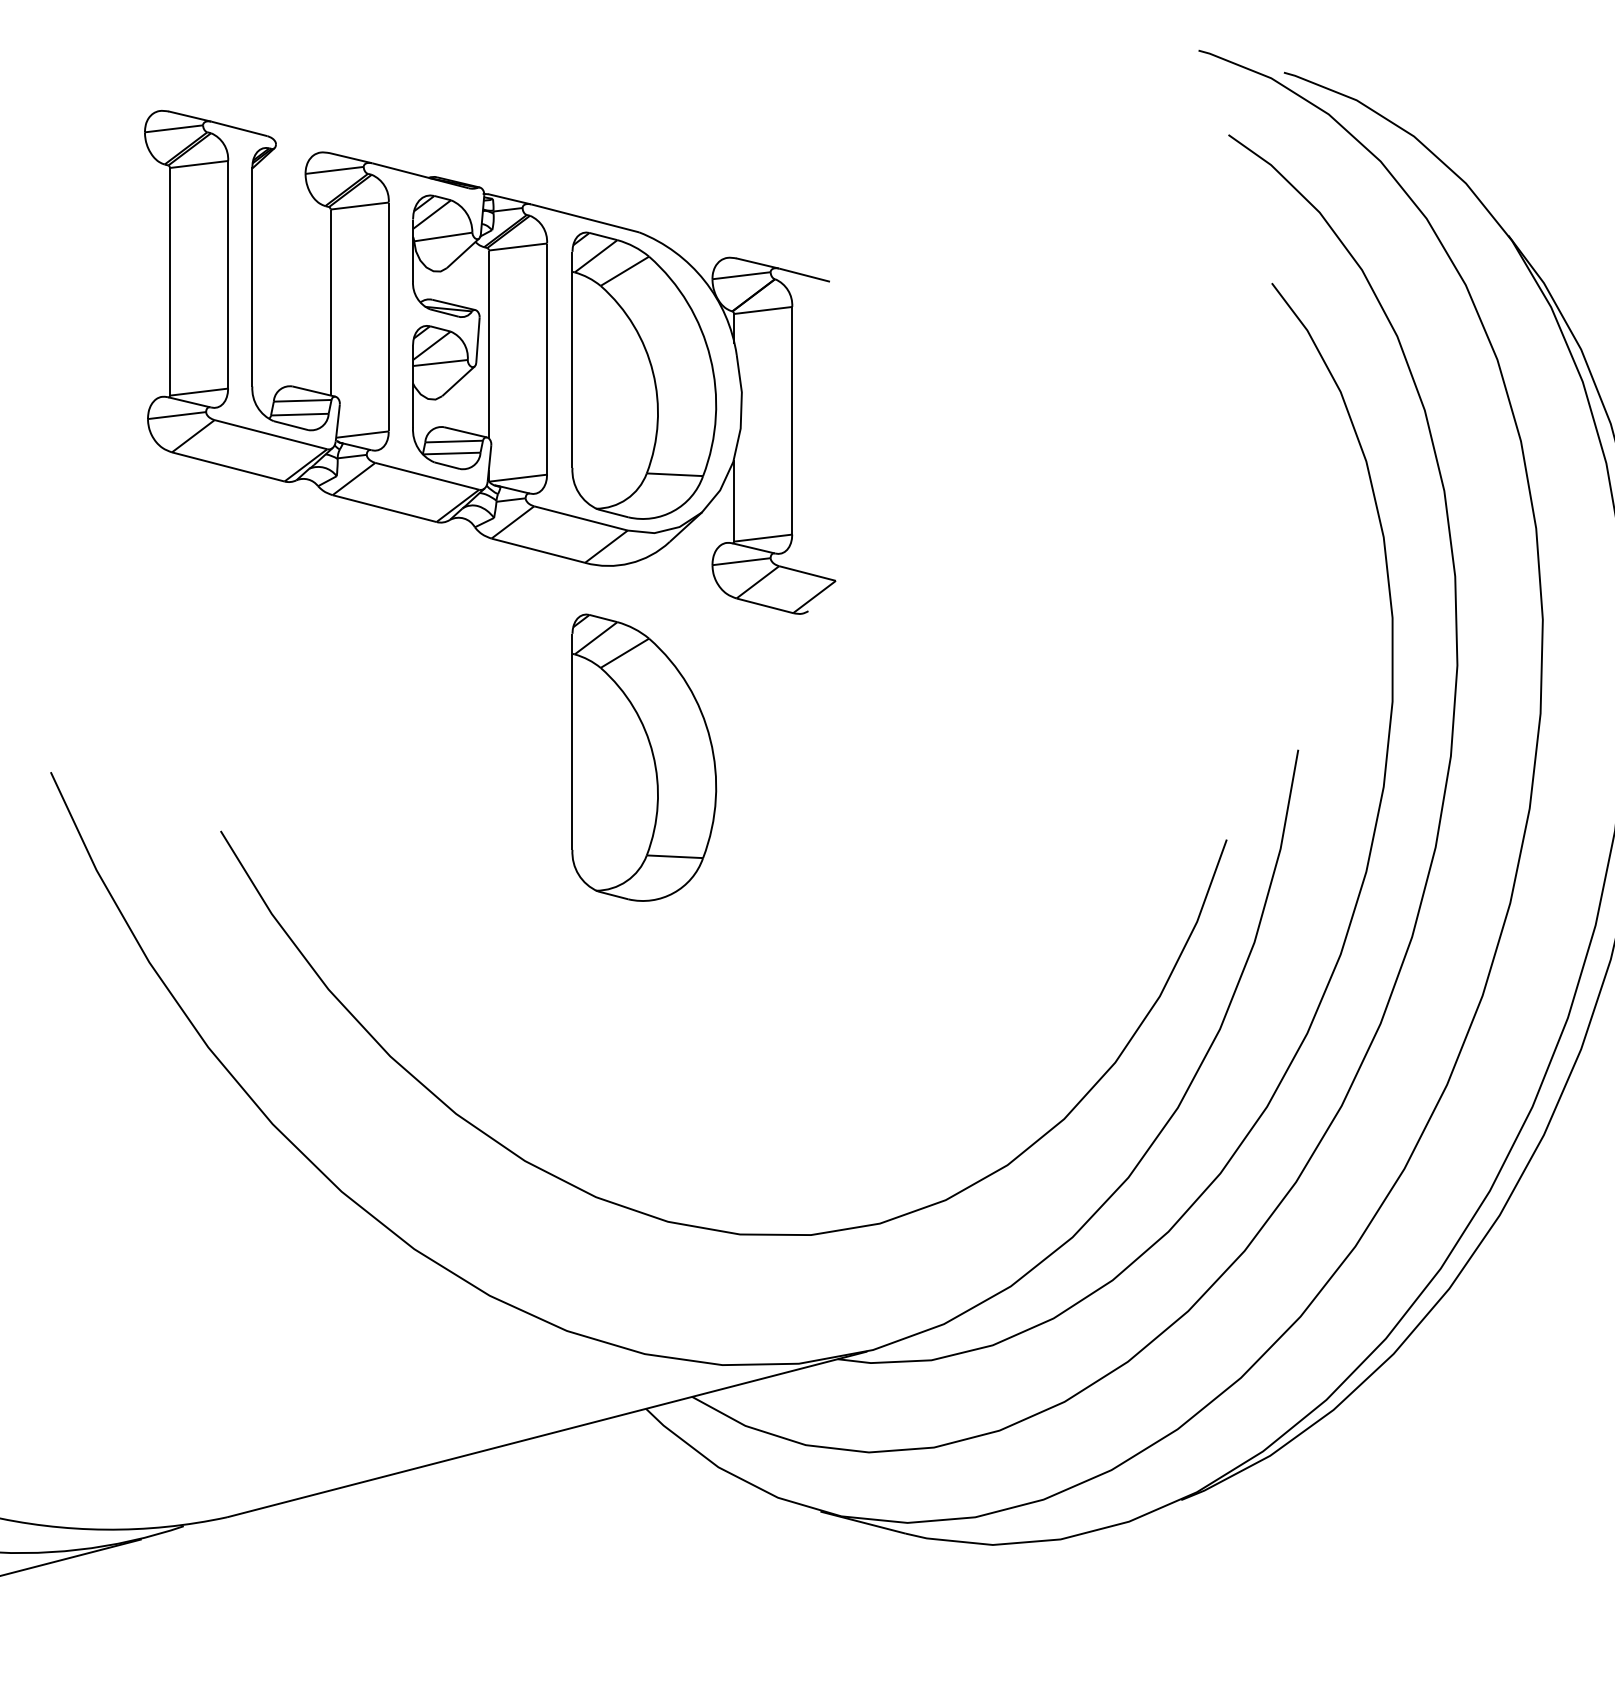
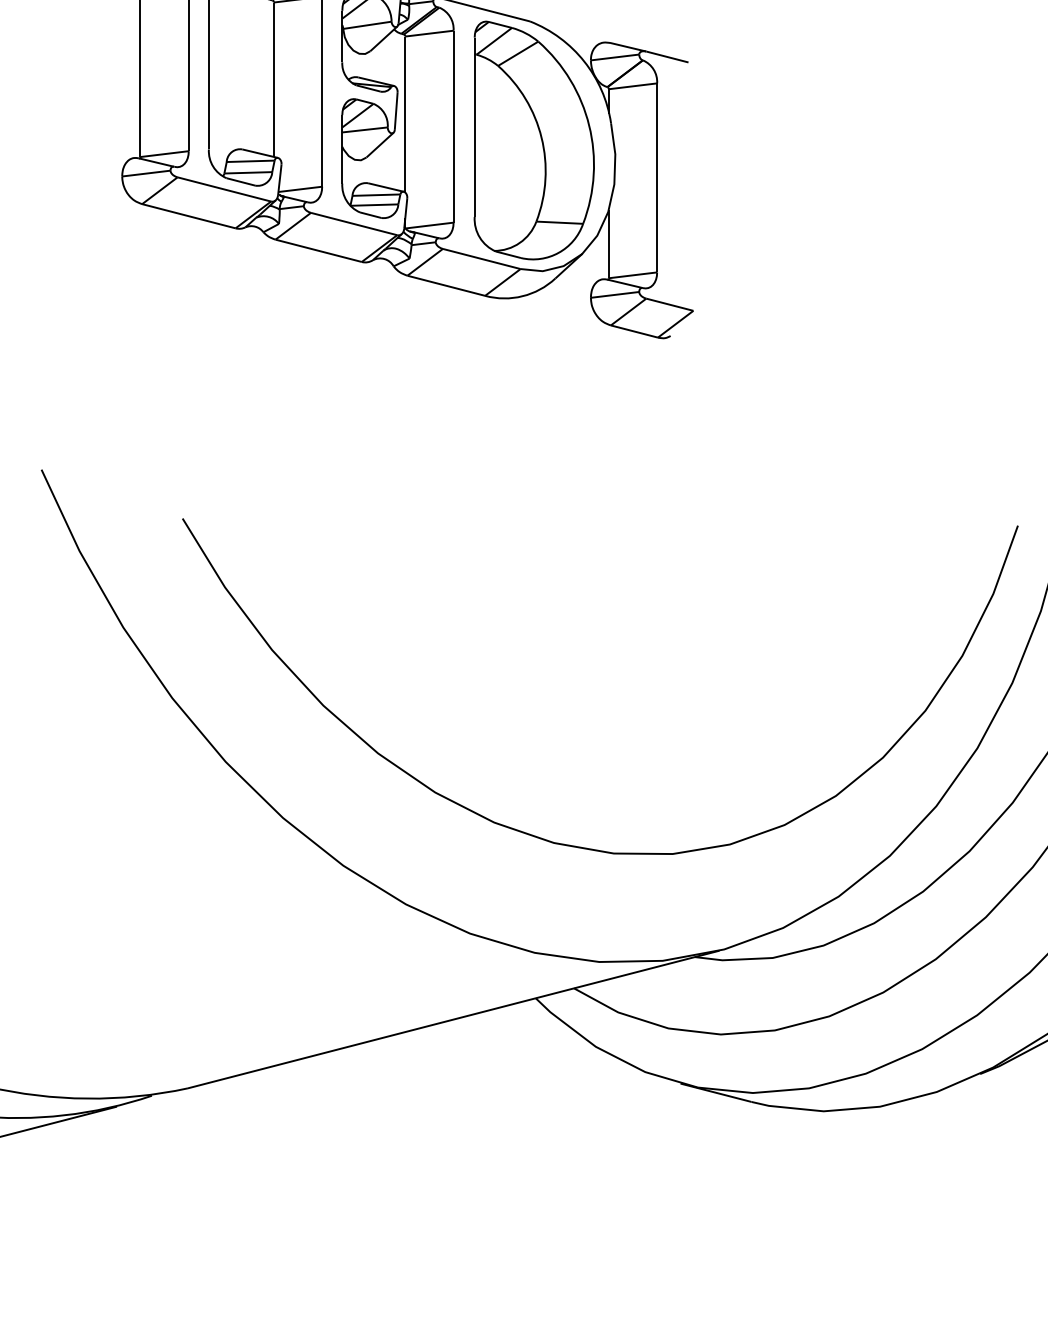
part: (644, 757) -> (534, 457), removed

